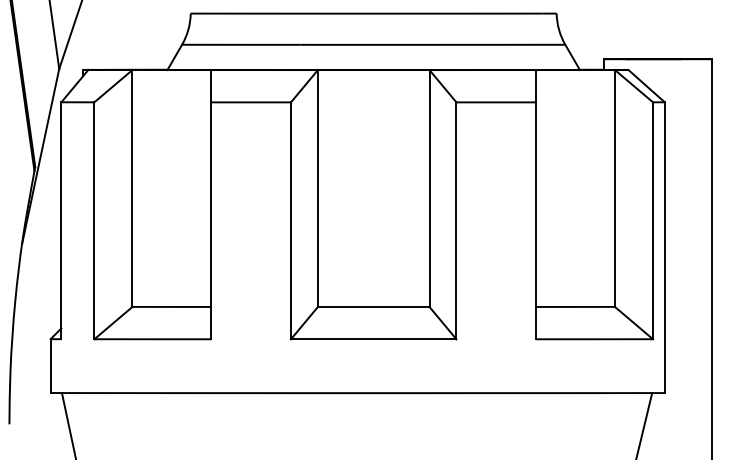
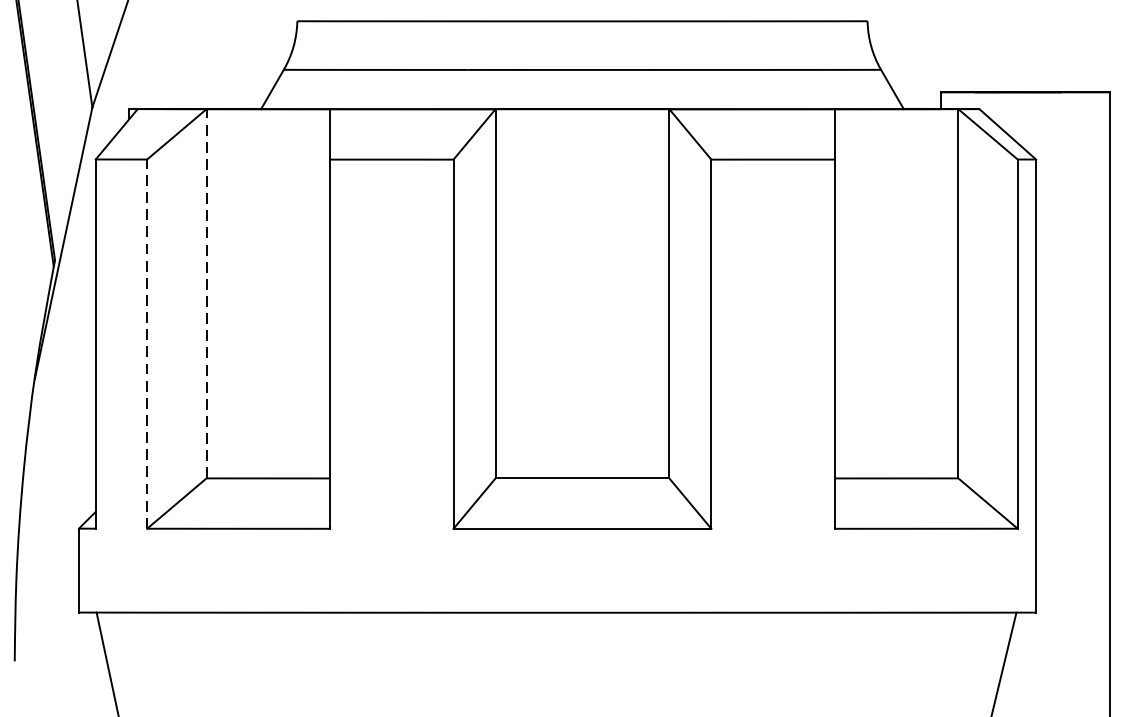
line: (132, 187) -> (206, 292), solid -> dashed
line: (94, 220) -> (147, 343), solid -> dashed

